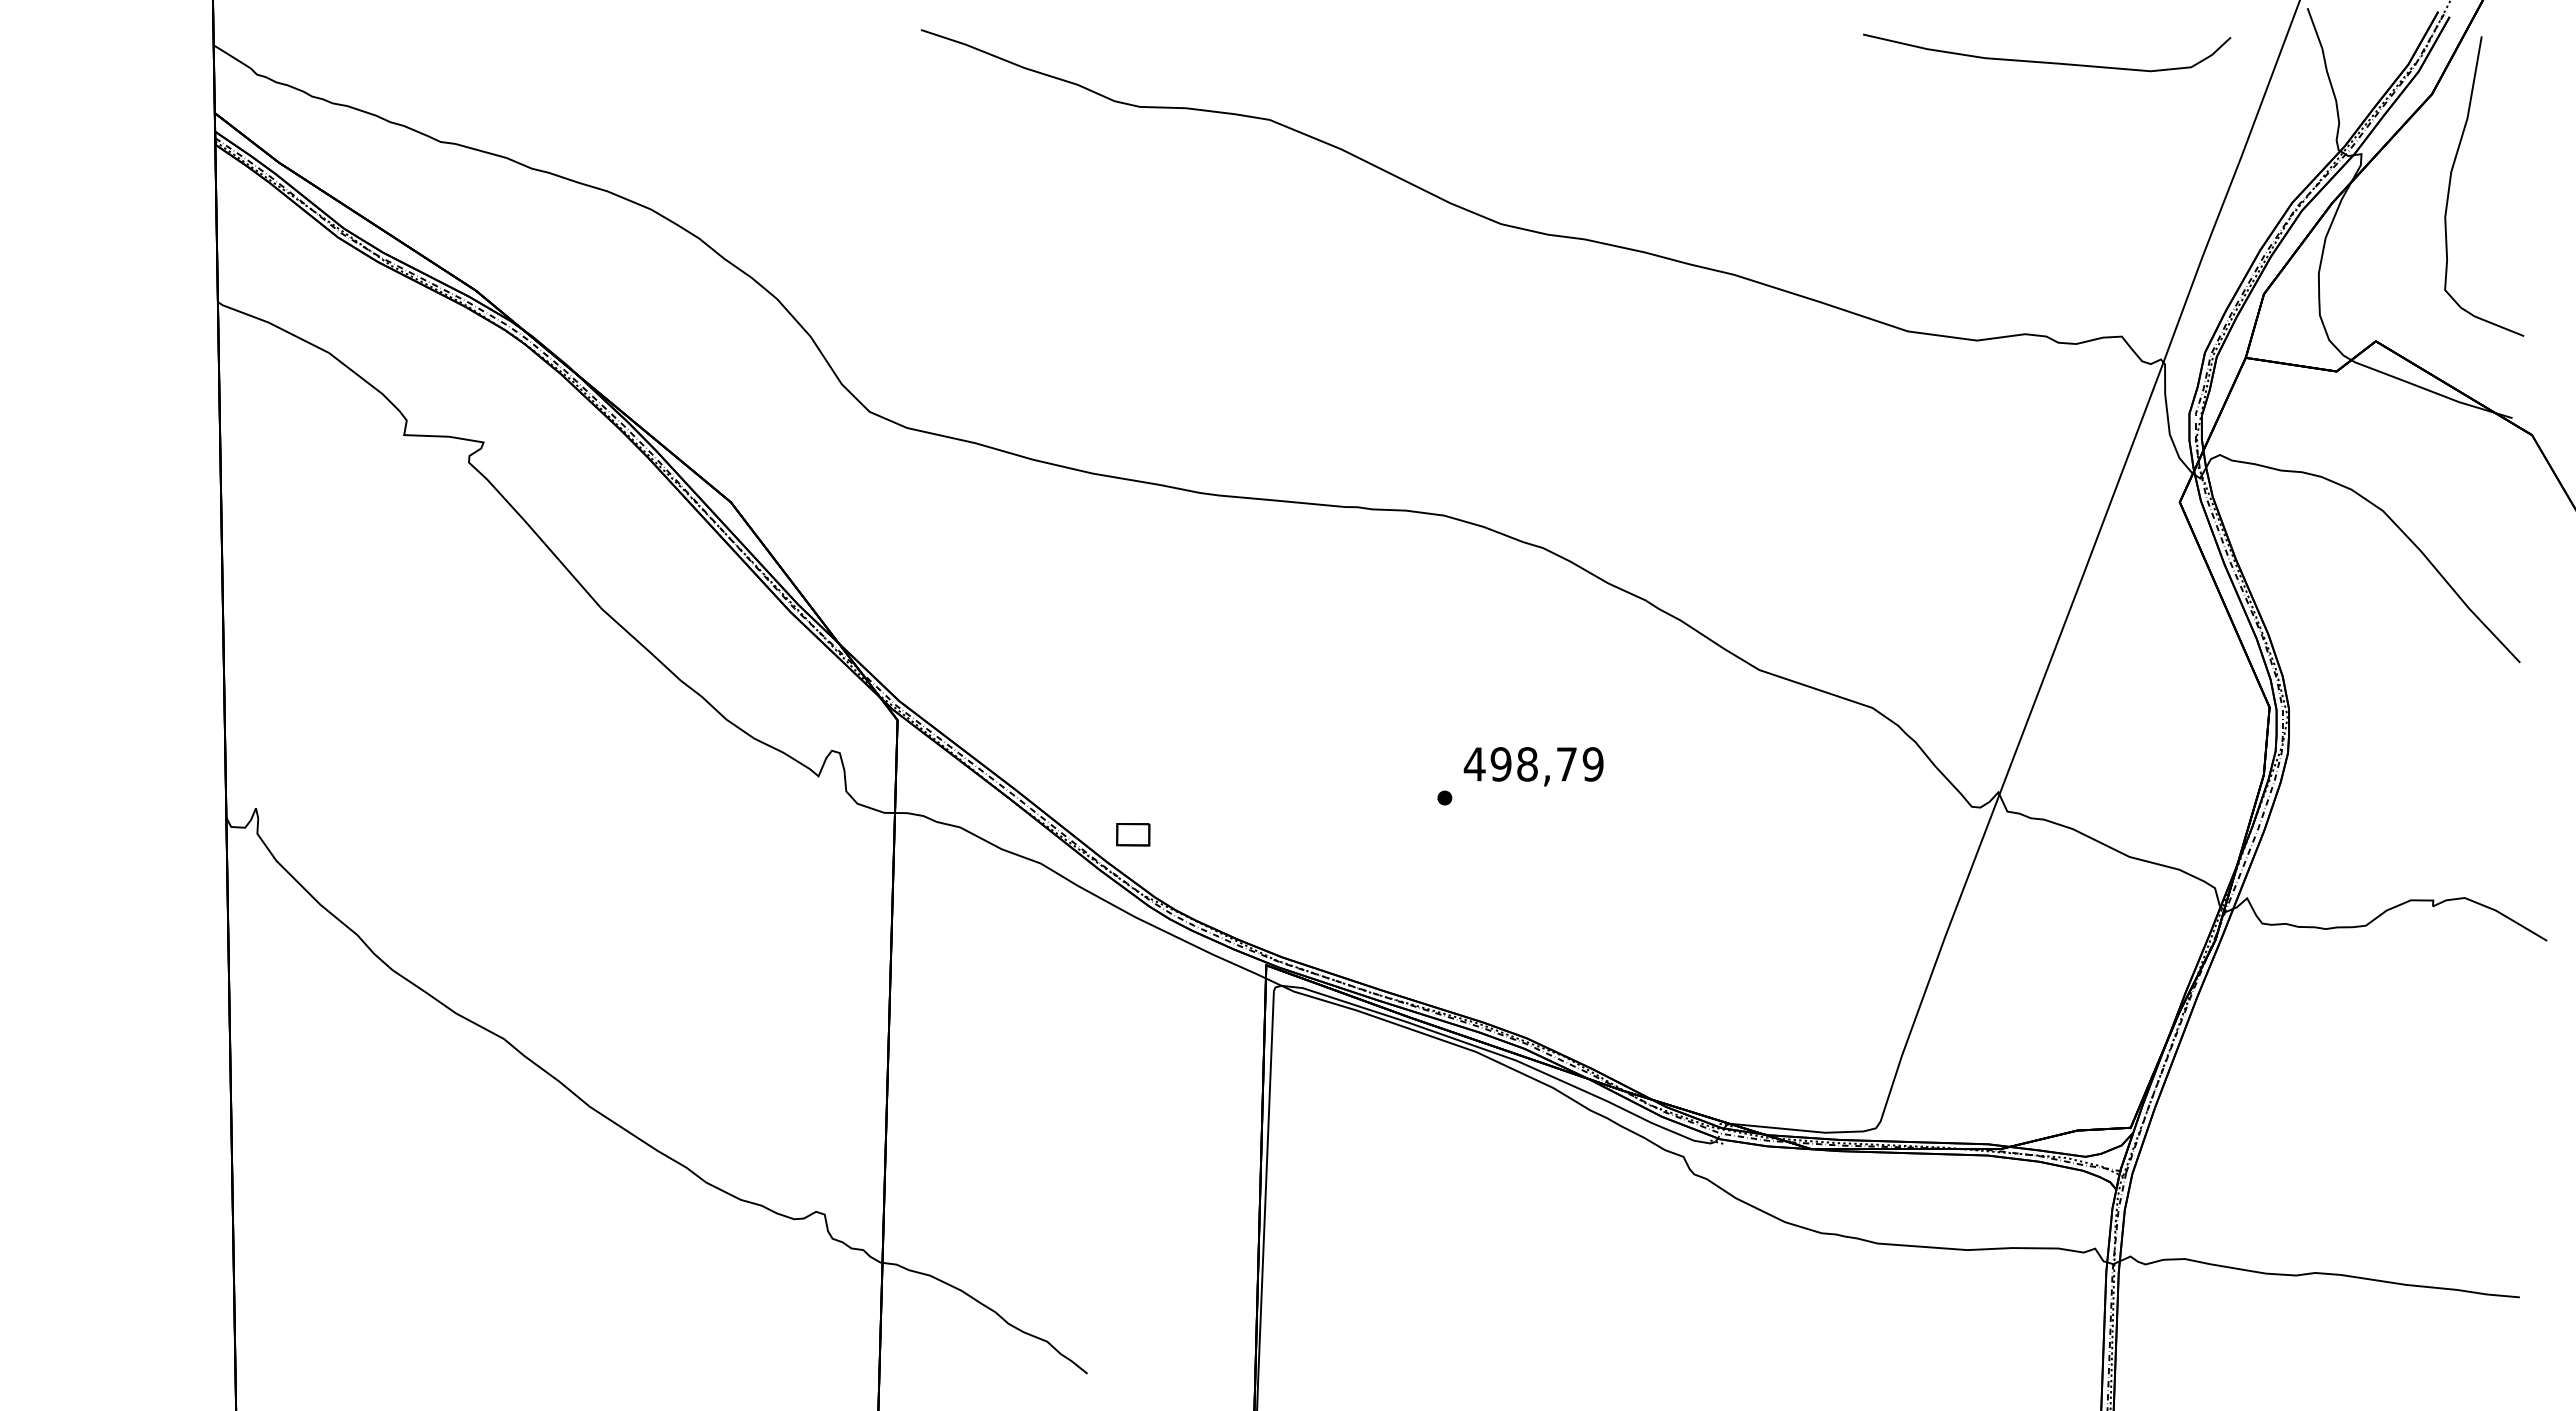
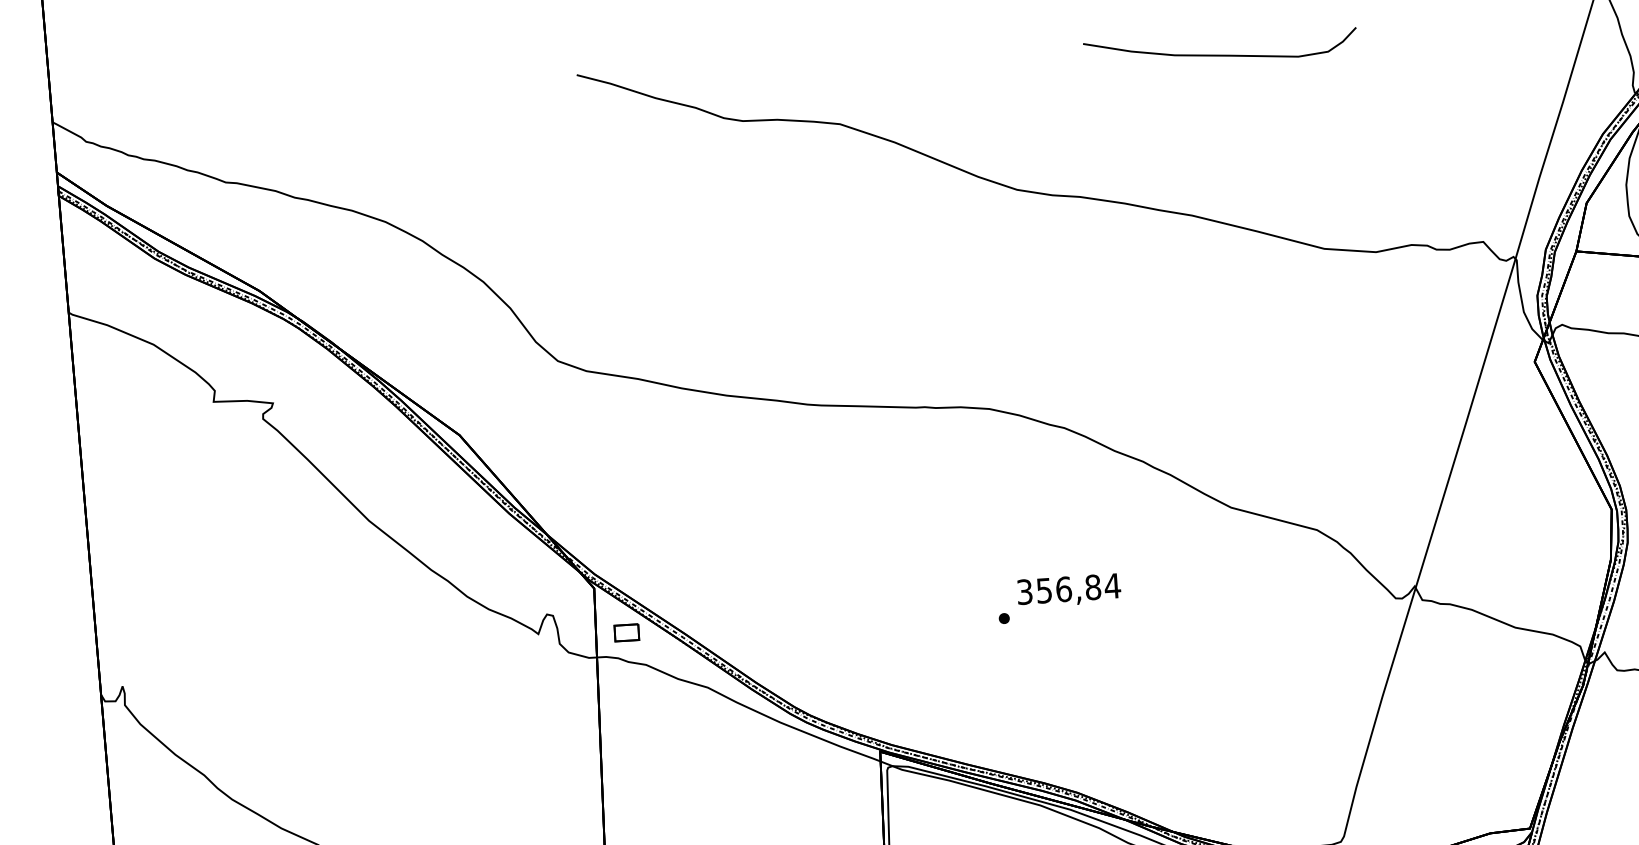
curve: (2047, 61) -> (1221, 54), moved
text: (1533, 764) -> (1068, 589), 498,79 -> 356,84
part: (1133, 834) -> (627, 632), moved

